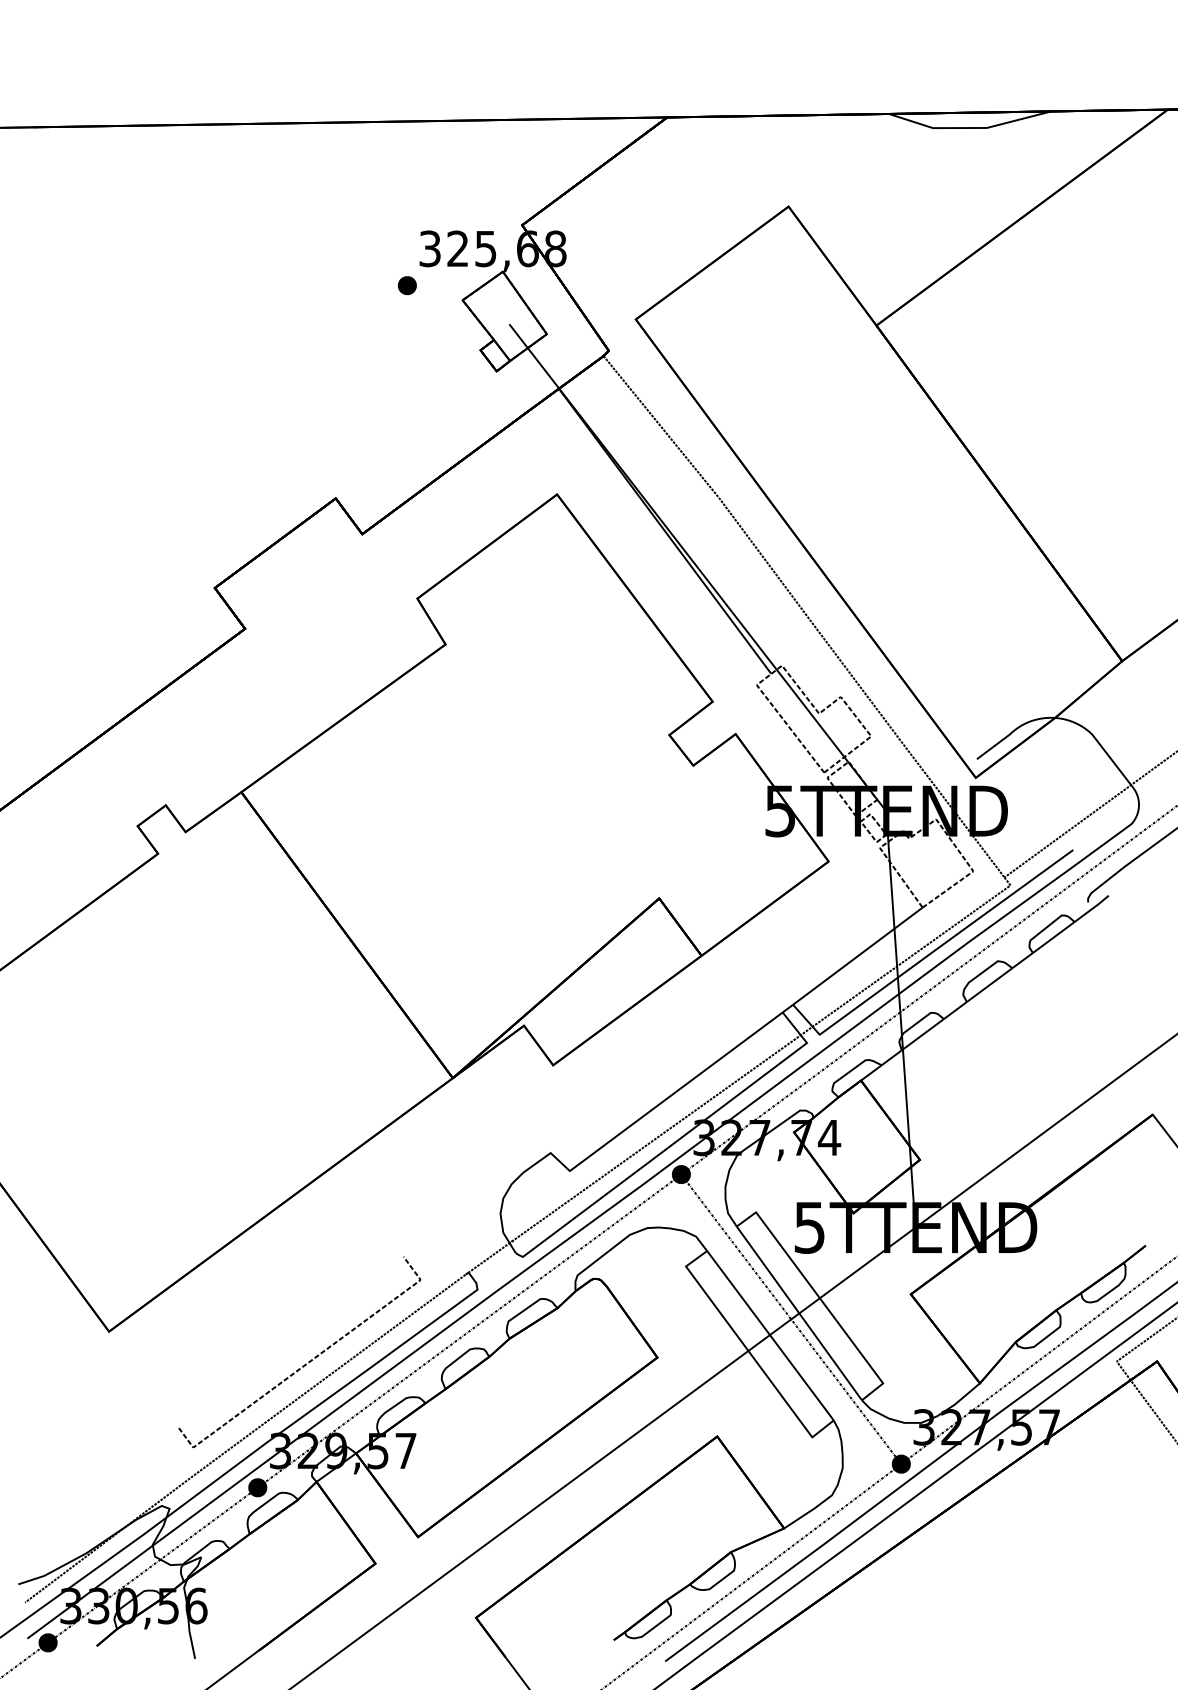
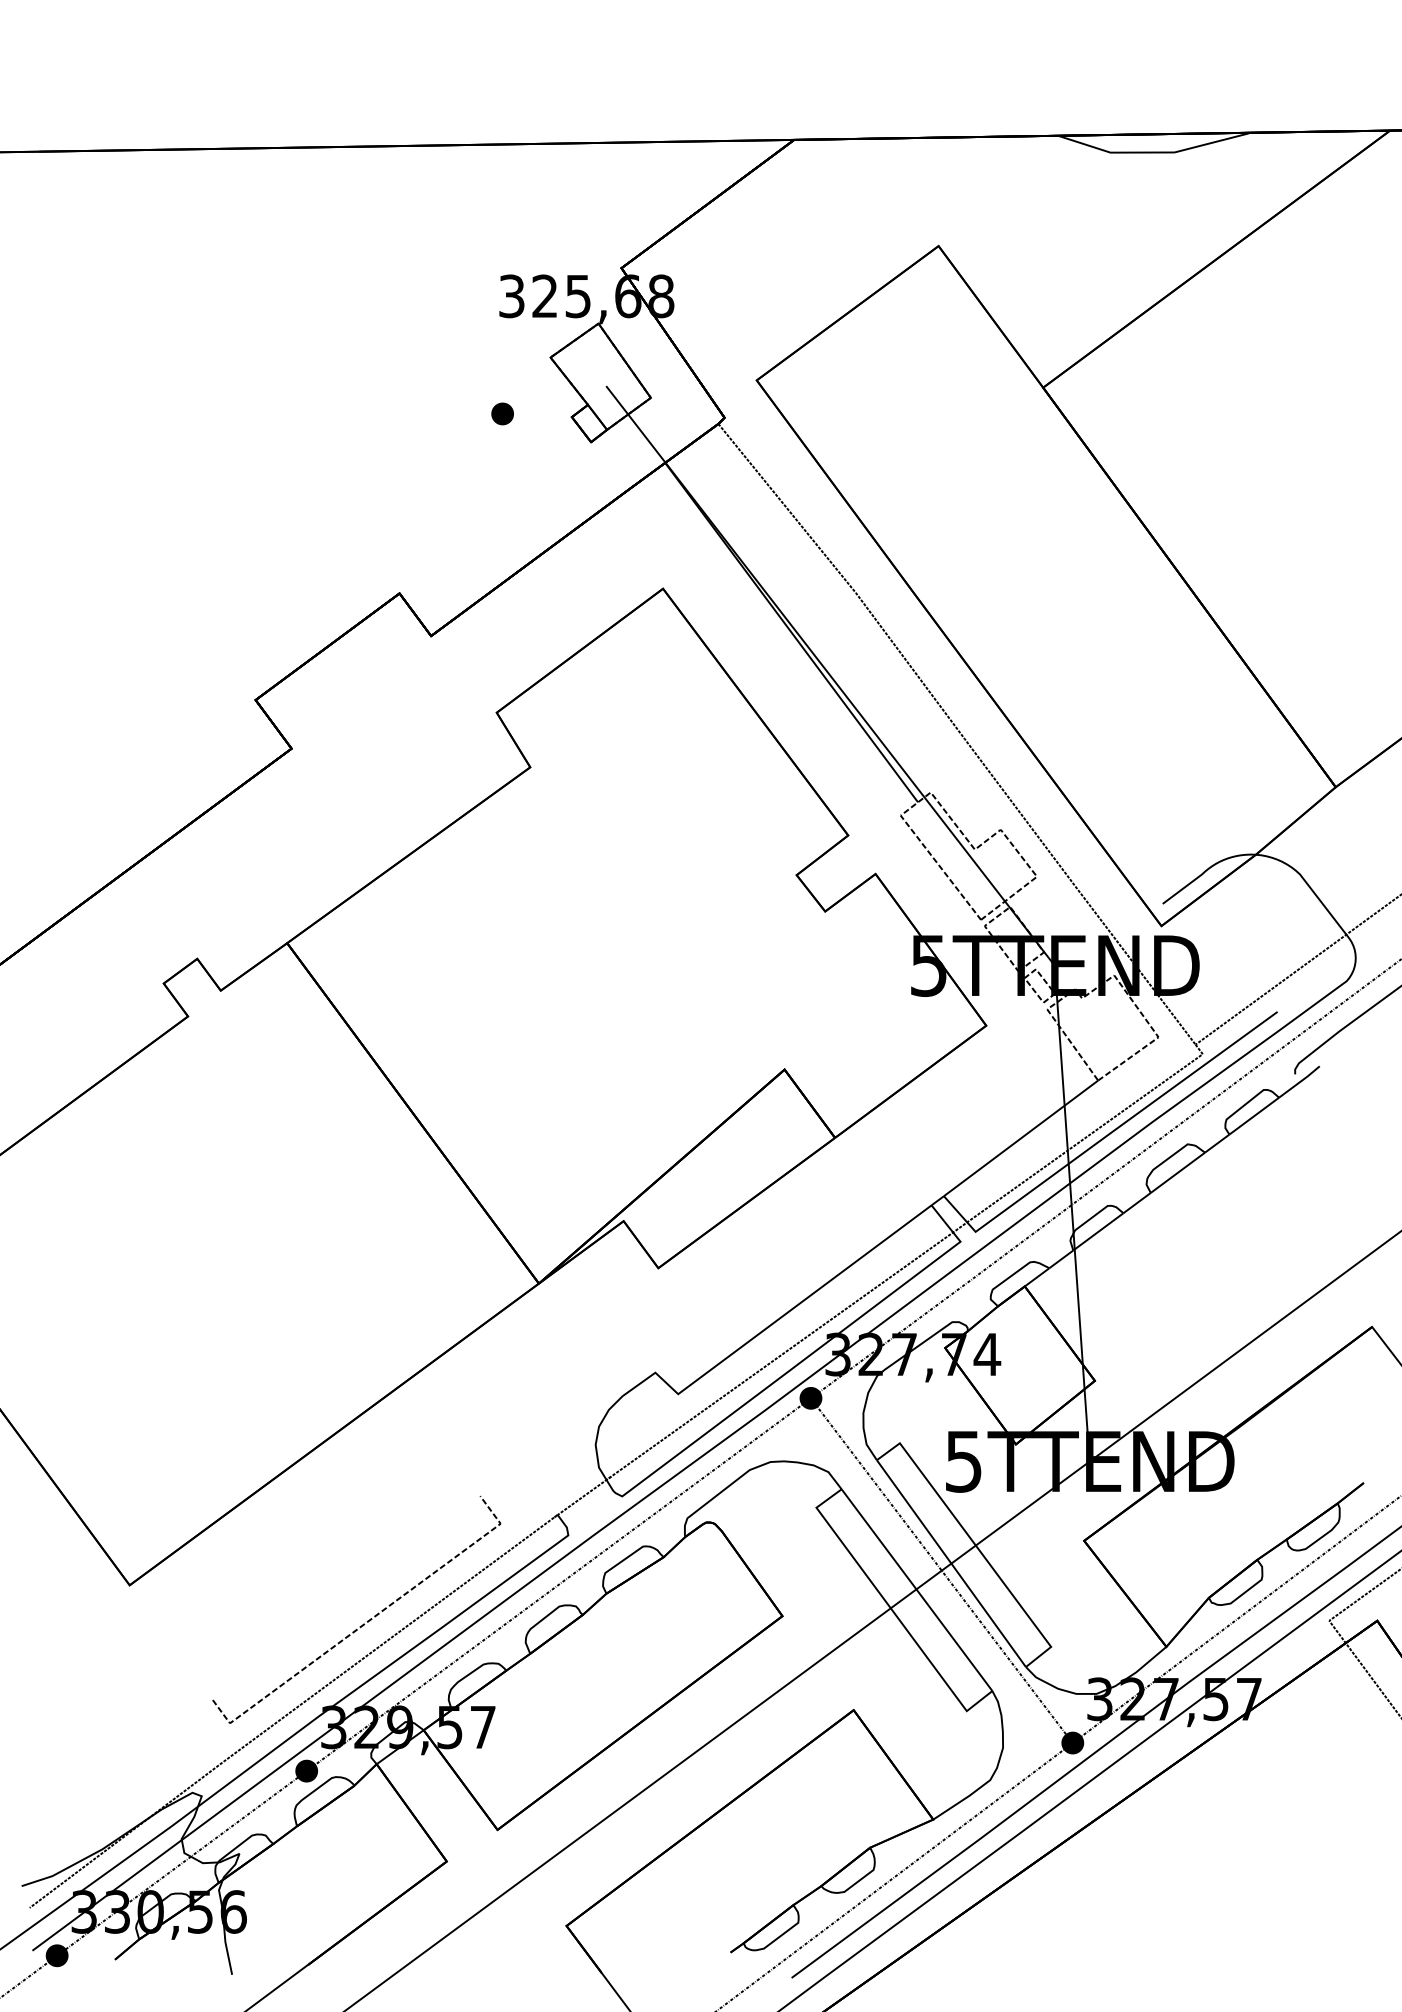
part: (407, 285) -> (502, 413), moved

